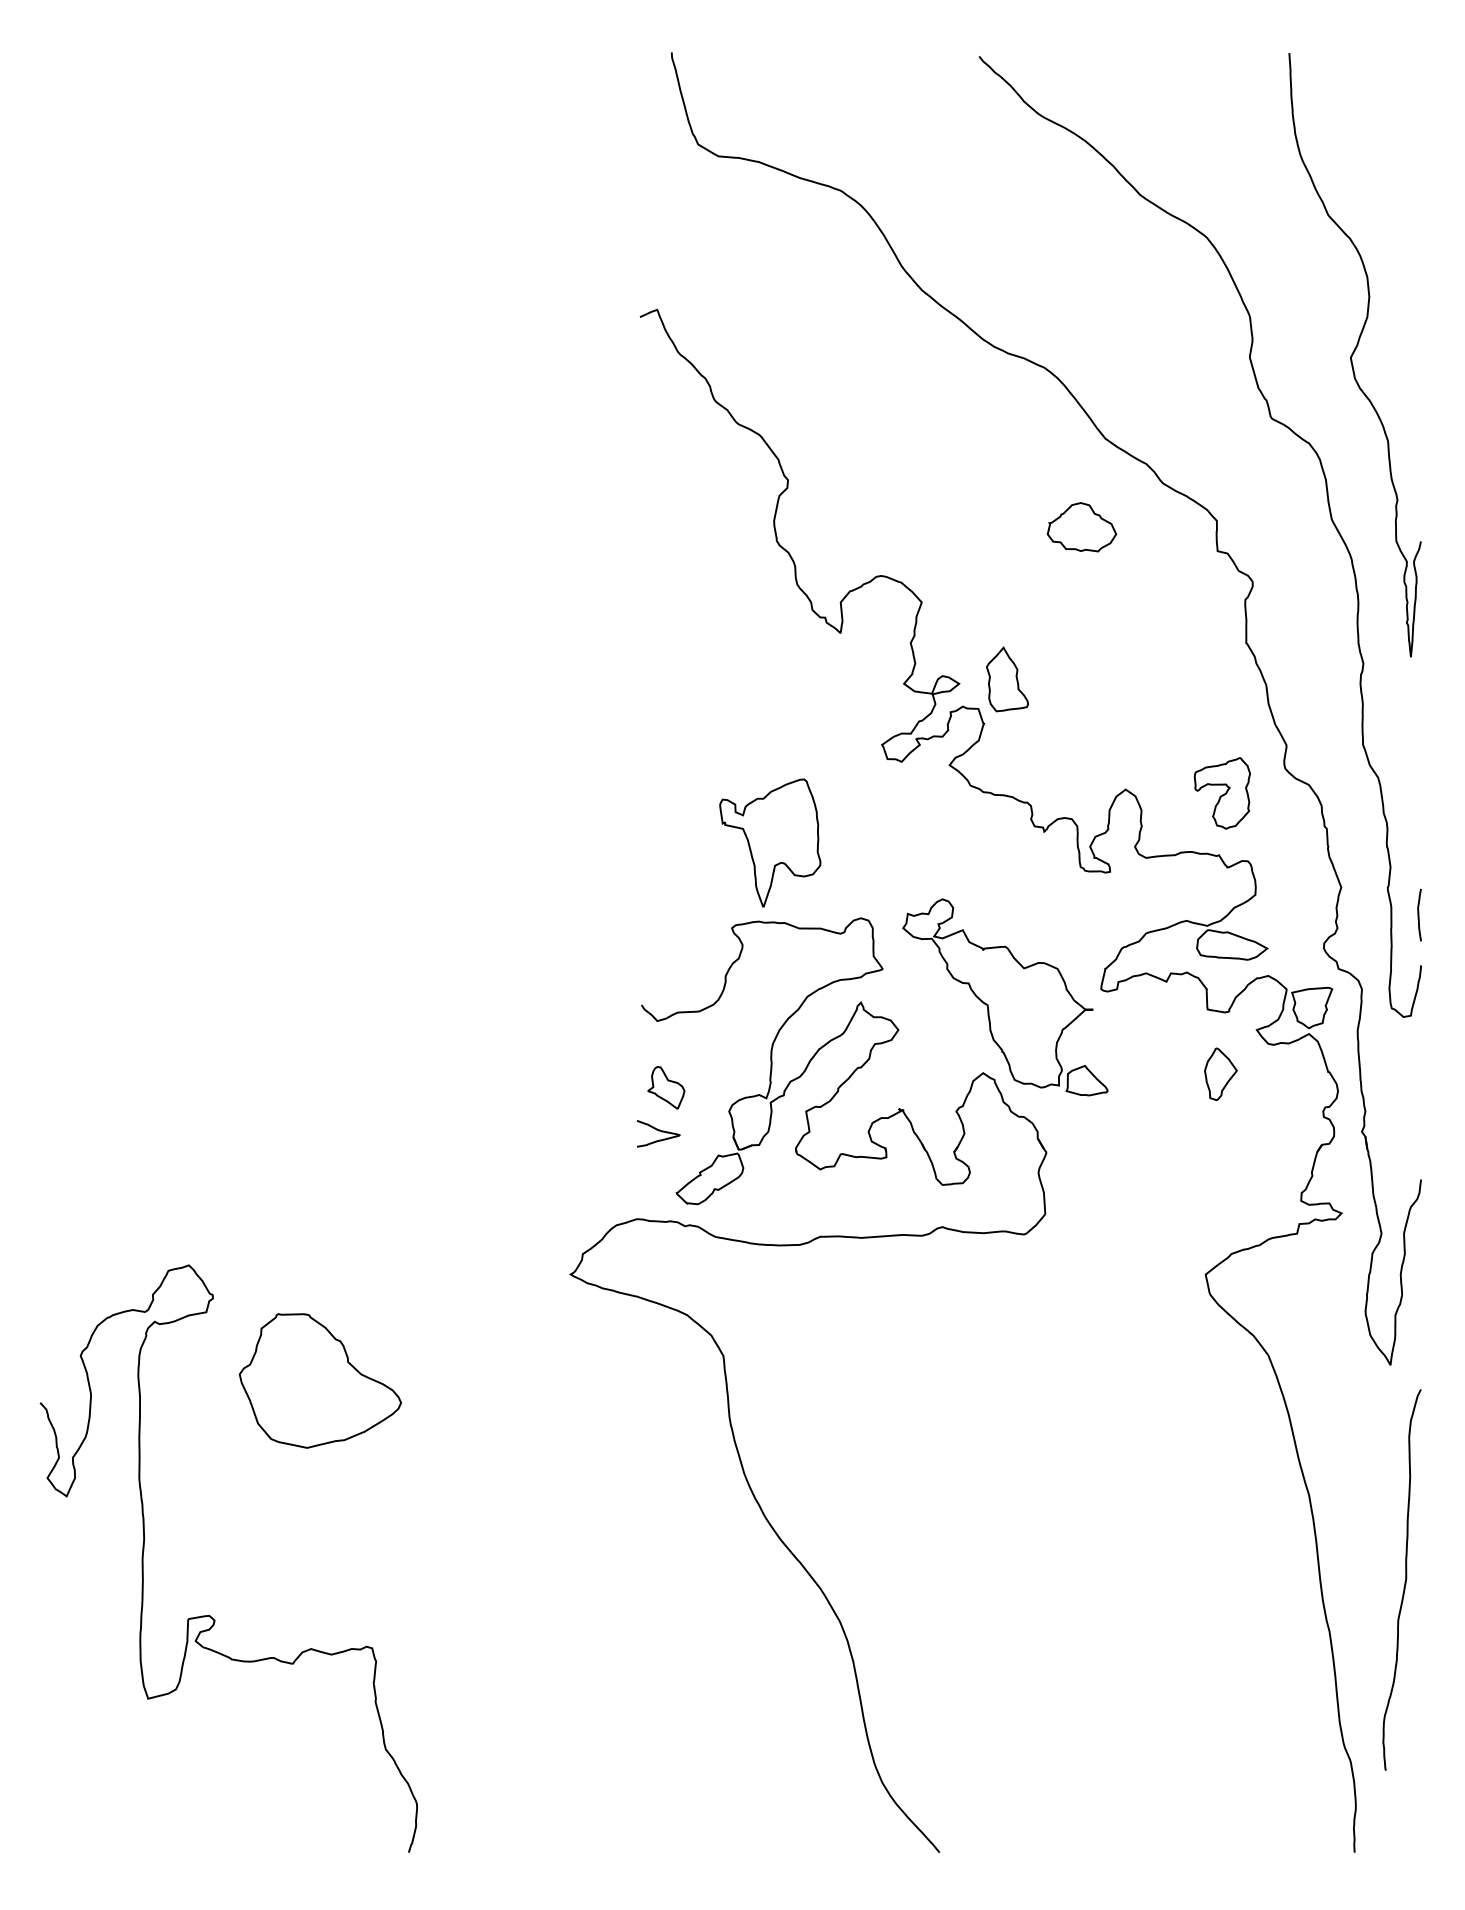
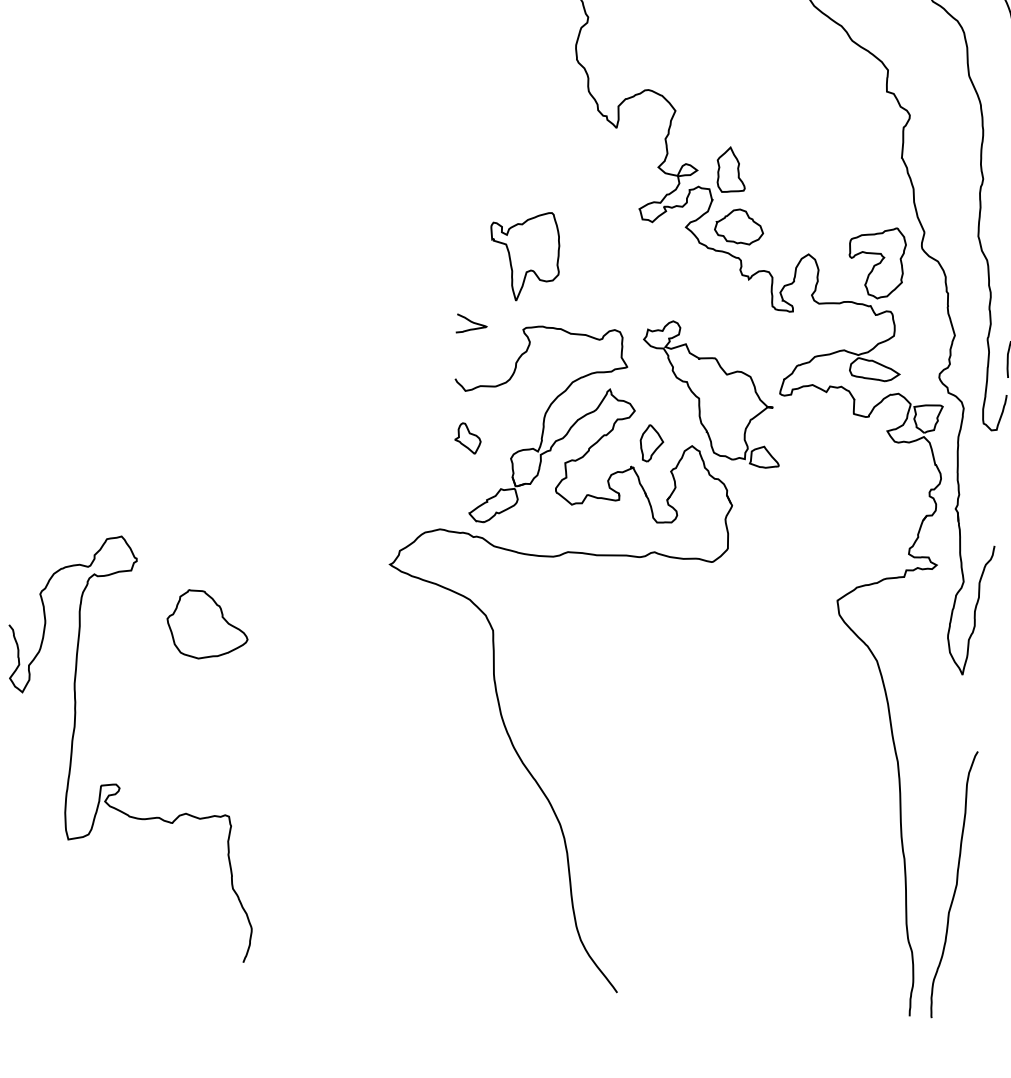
part: (1081, 527) -> (739, 226), moved
part: (1222, 793) -> (876, 262), size x1.43
part: (770, 842) -> (524, 255), moved
part: (1220, 1074) -> (651, 443), moved
curve: (658, 1131) -> (471, 322), moved
part: (320, 1380) -> (207, 625), size x0.71
curve: (1404, 1581) -> (955, 885), moved

